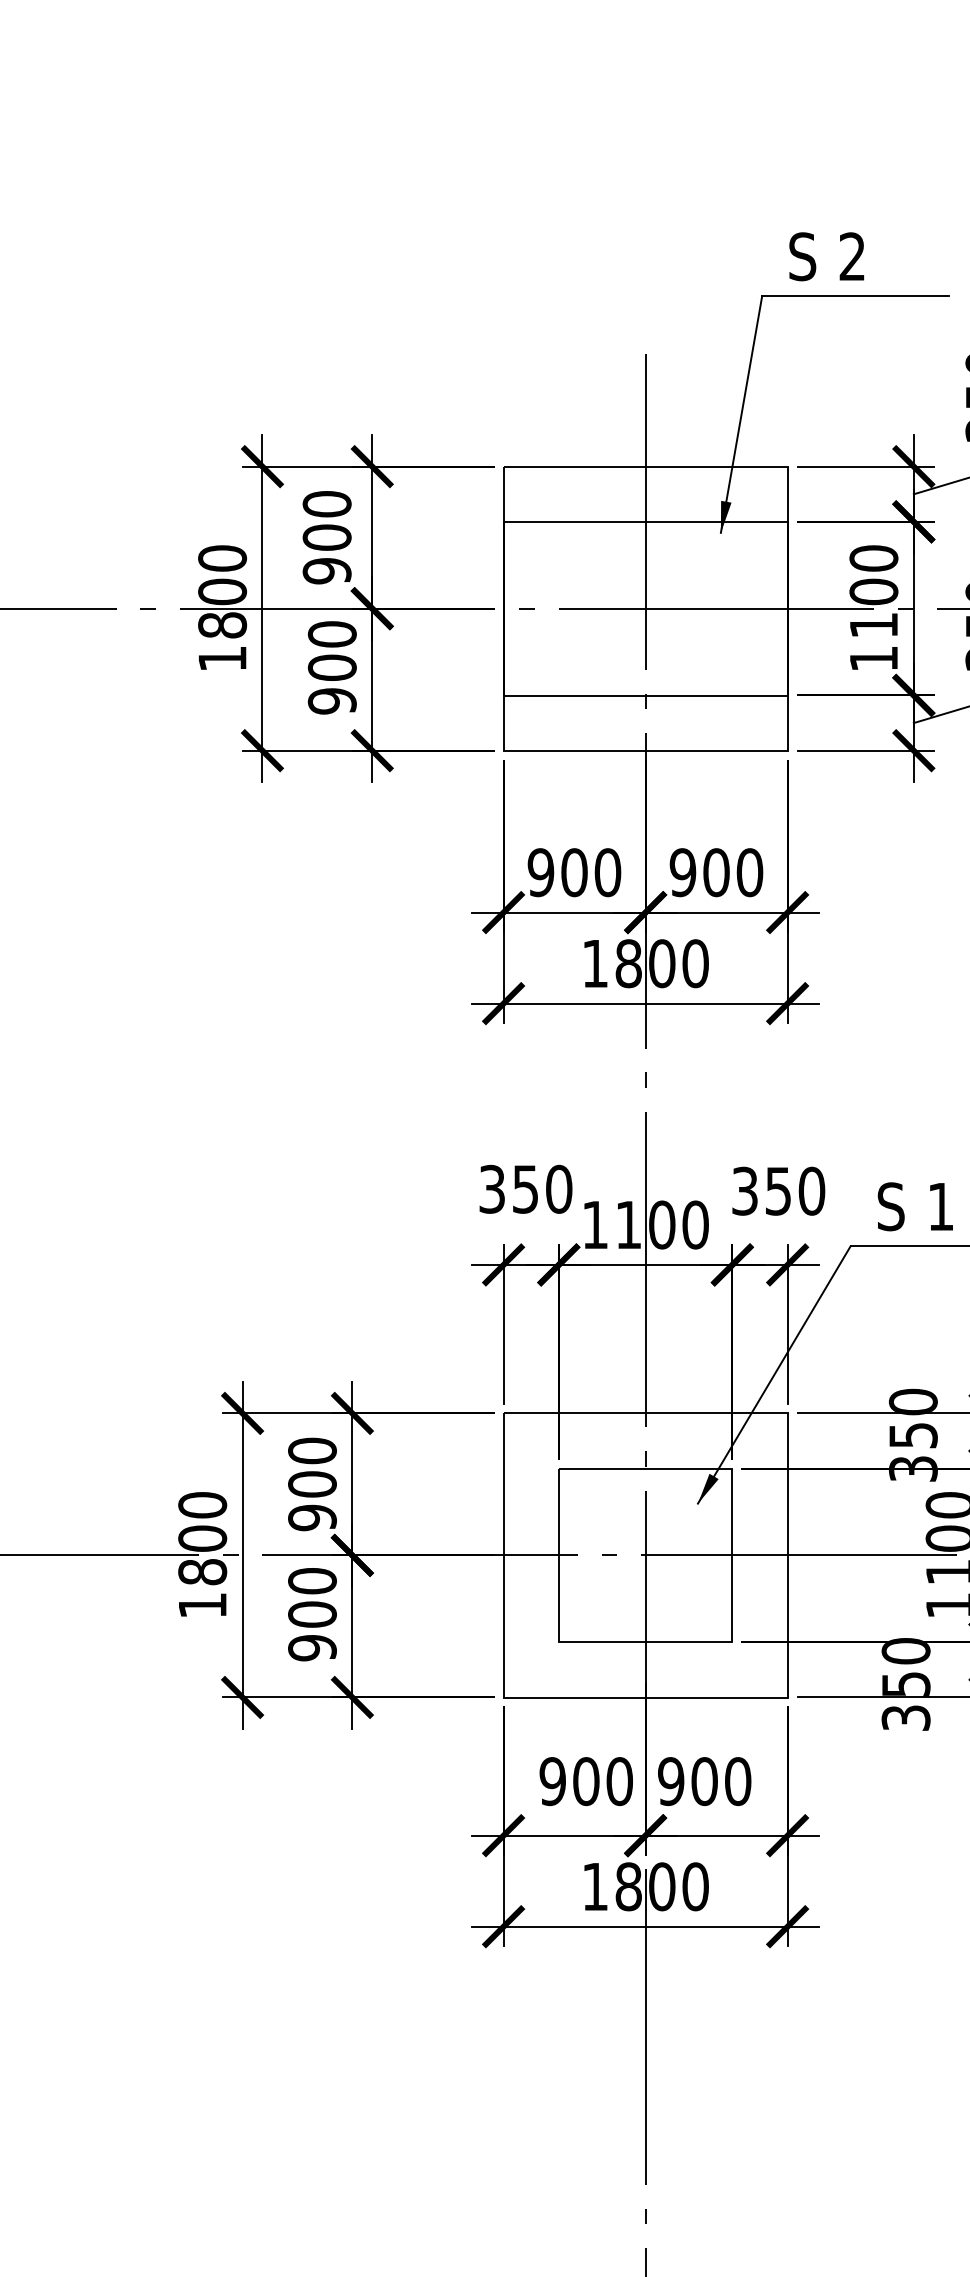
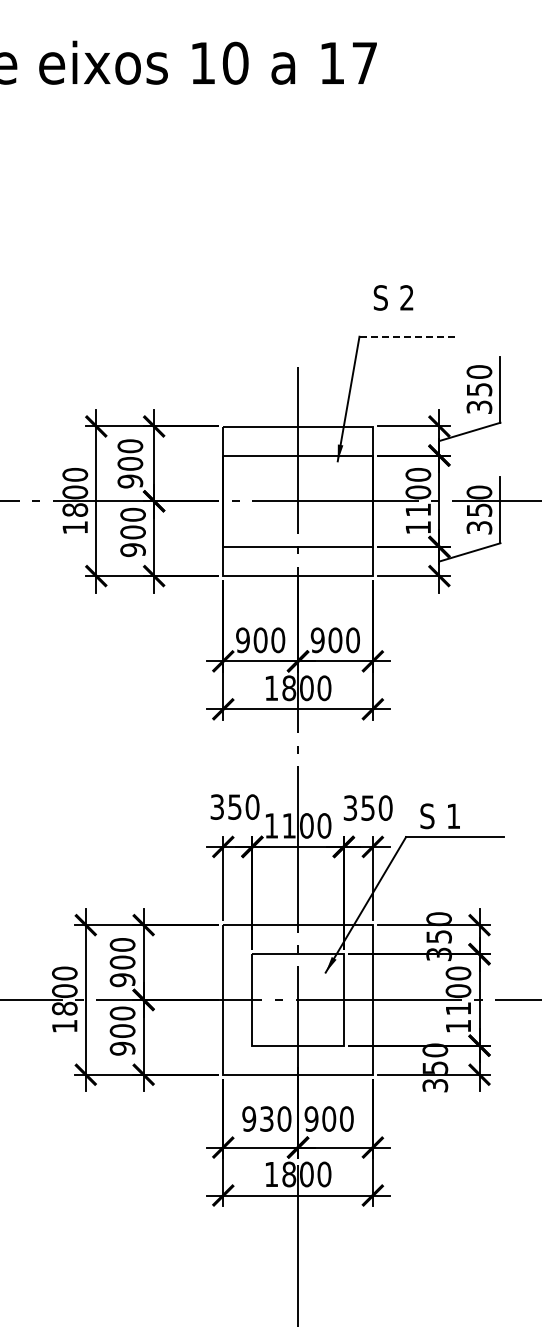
text: (826, 255) -> (393, 297), moved
line: (857, 295) -> (409, 336), solid -> dashed
text: (585, 1780) -> (266, 1118), 900 -> 930

